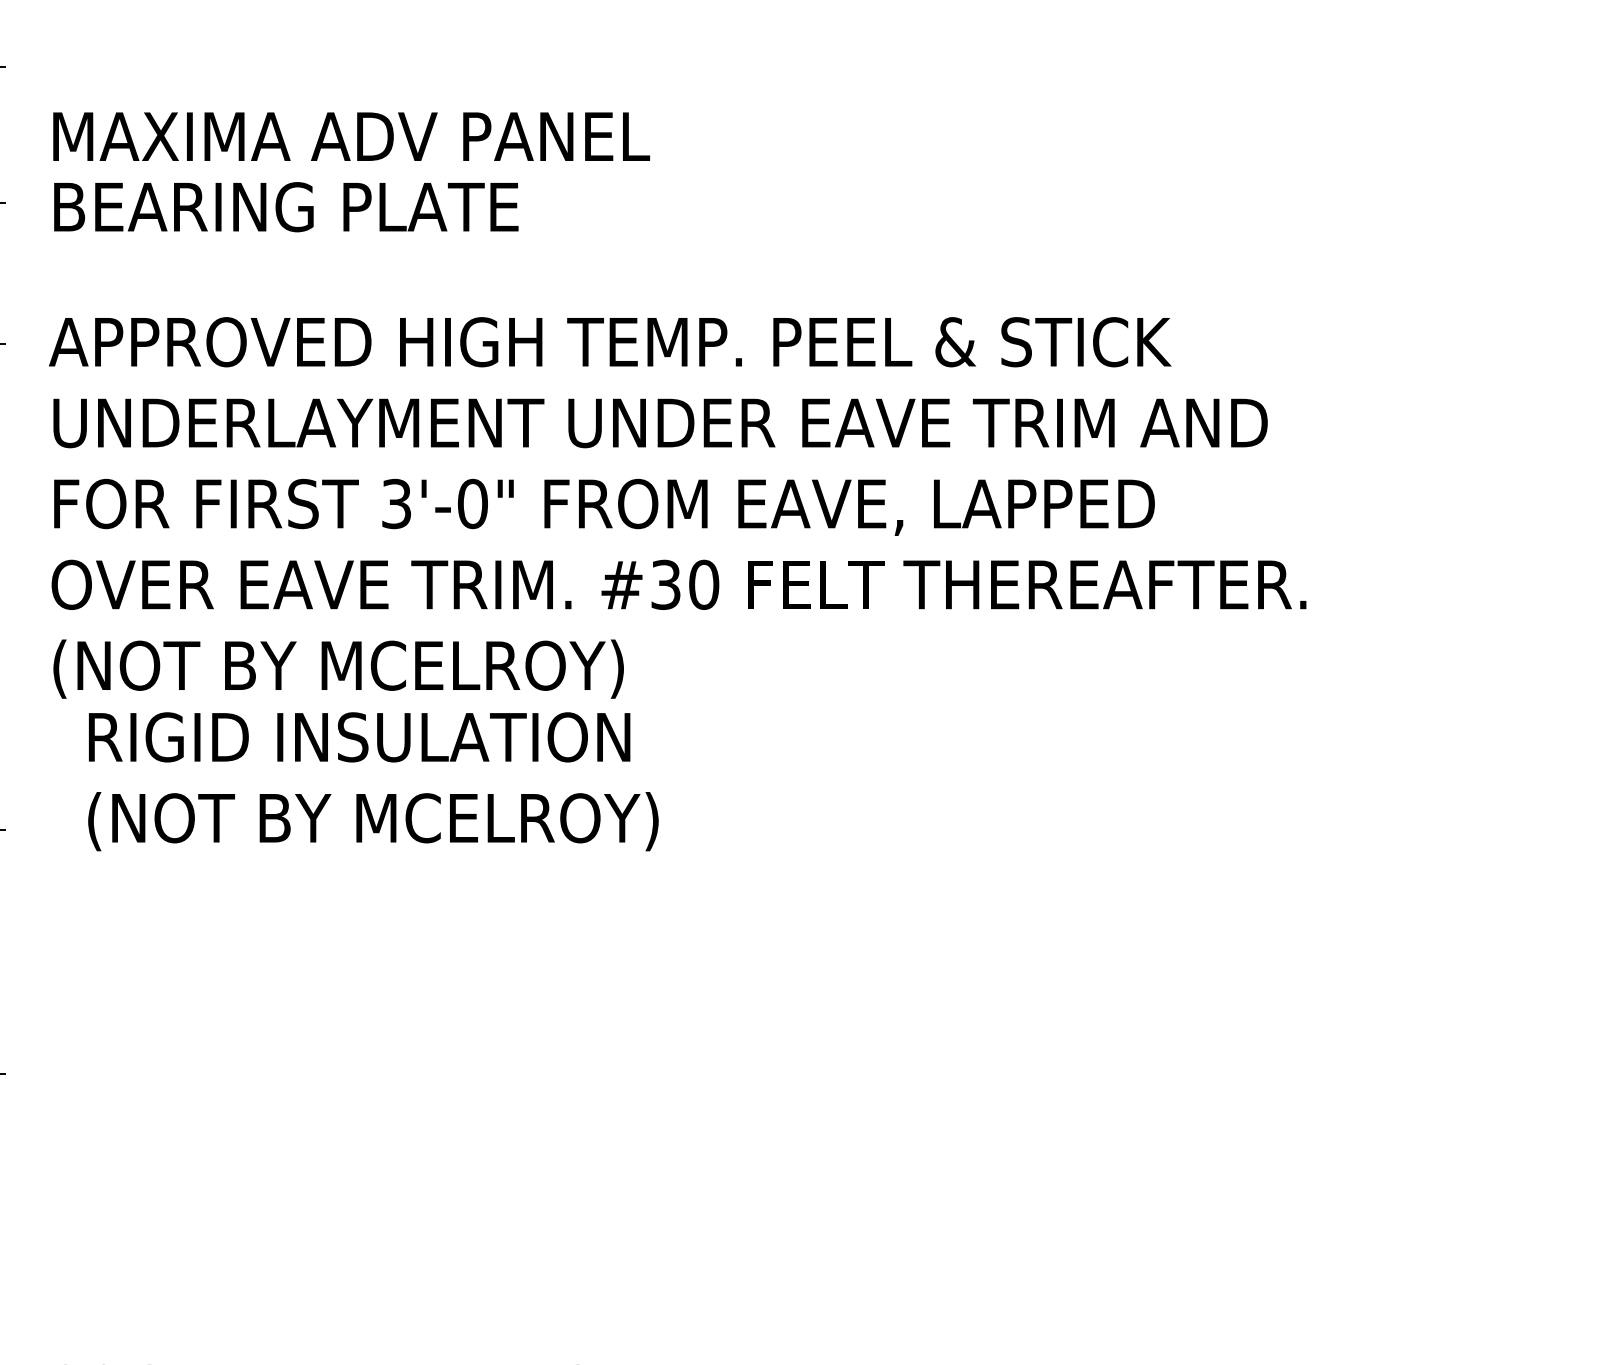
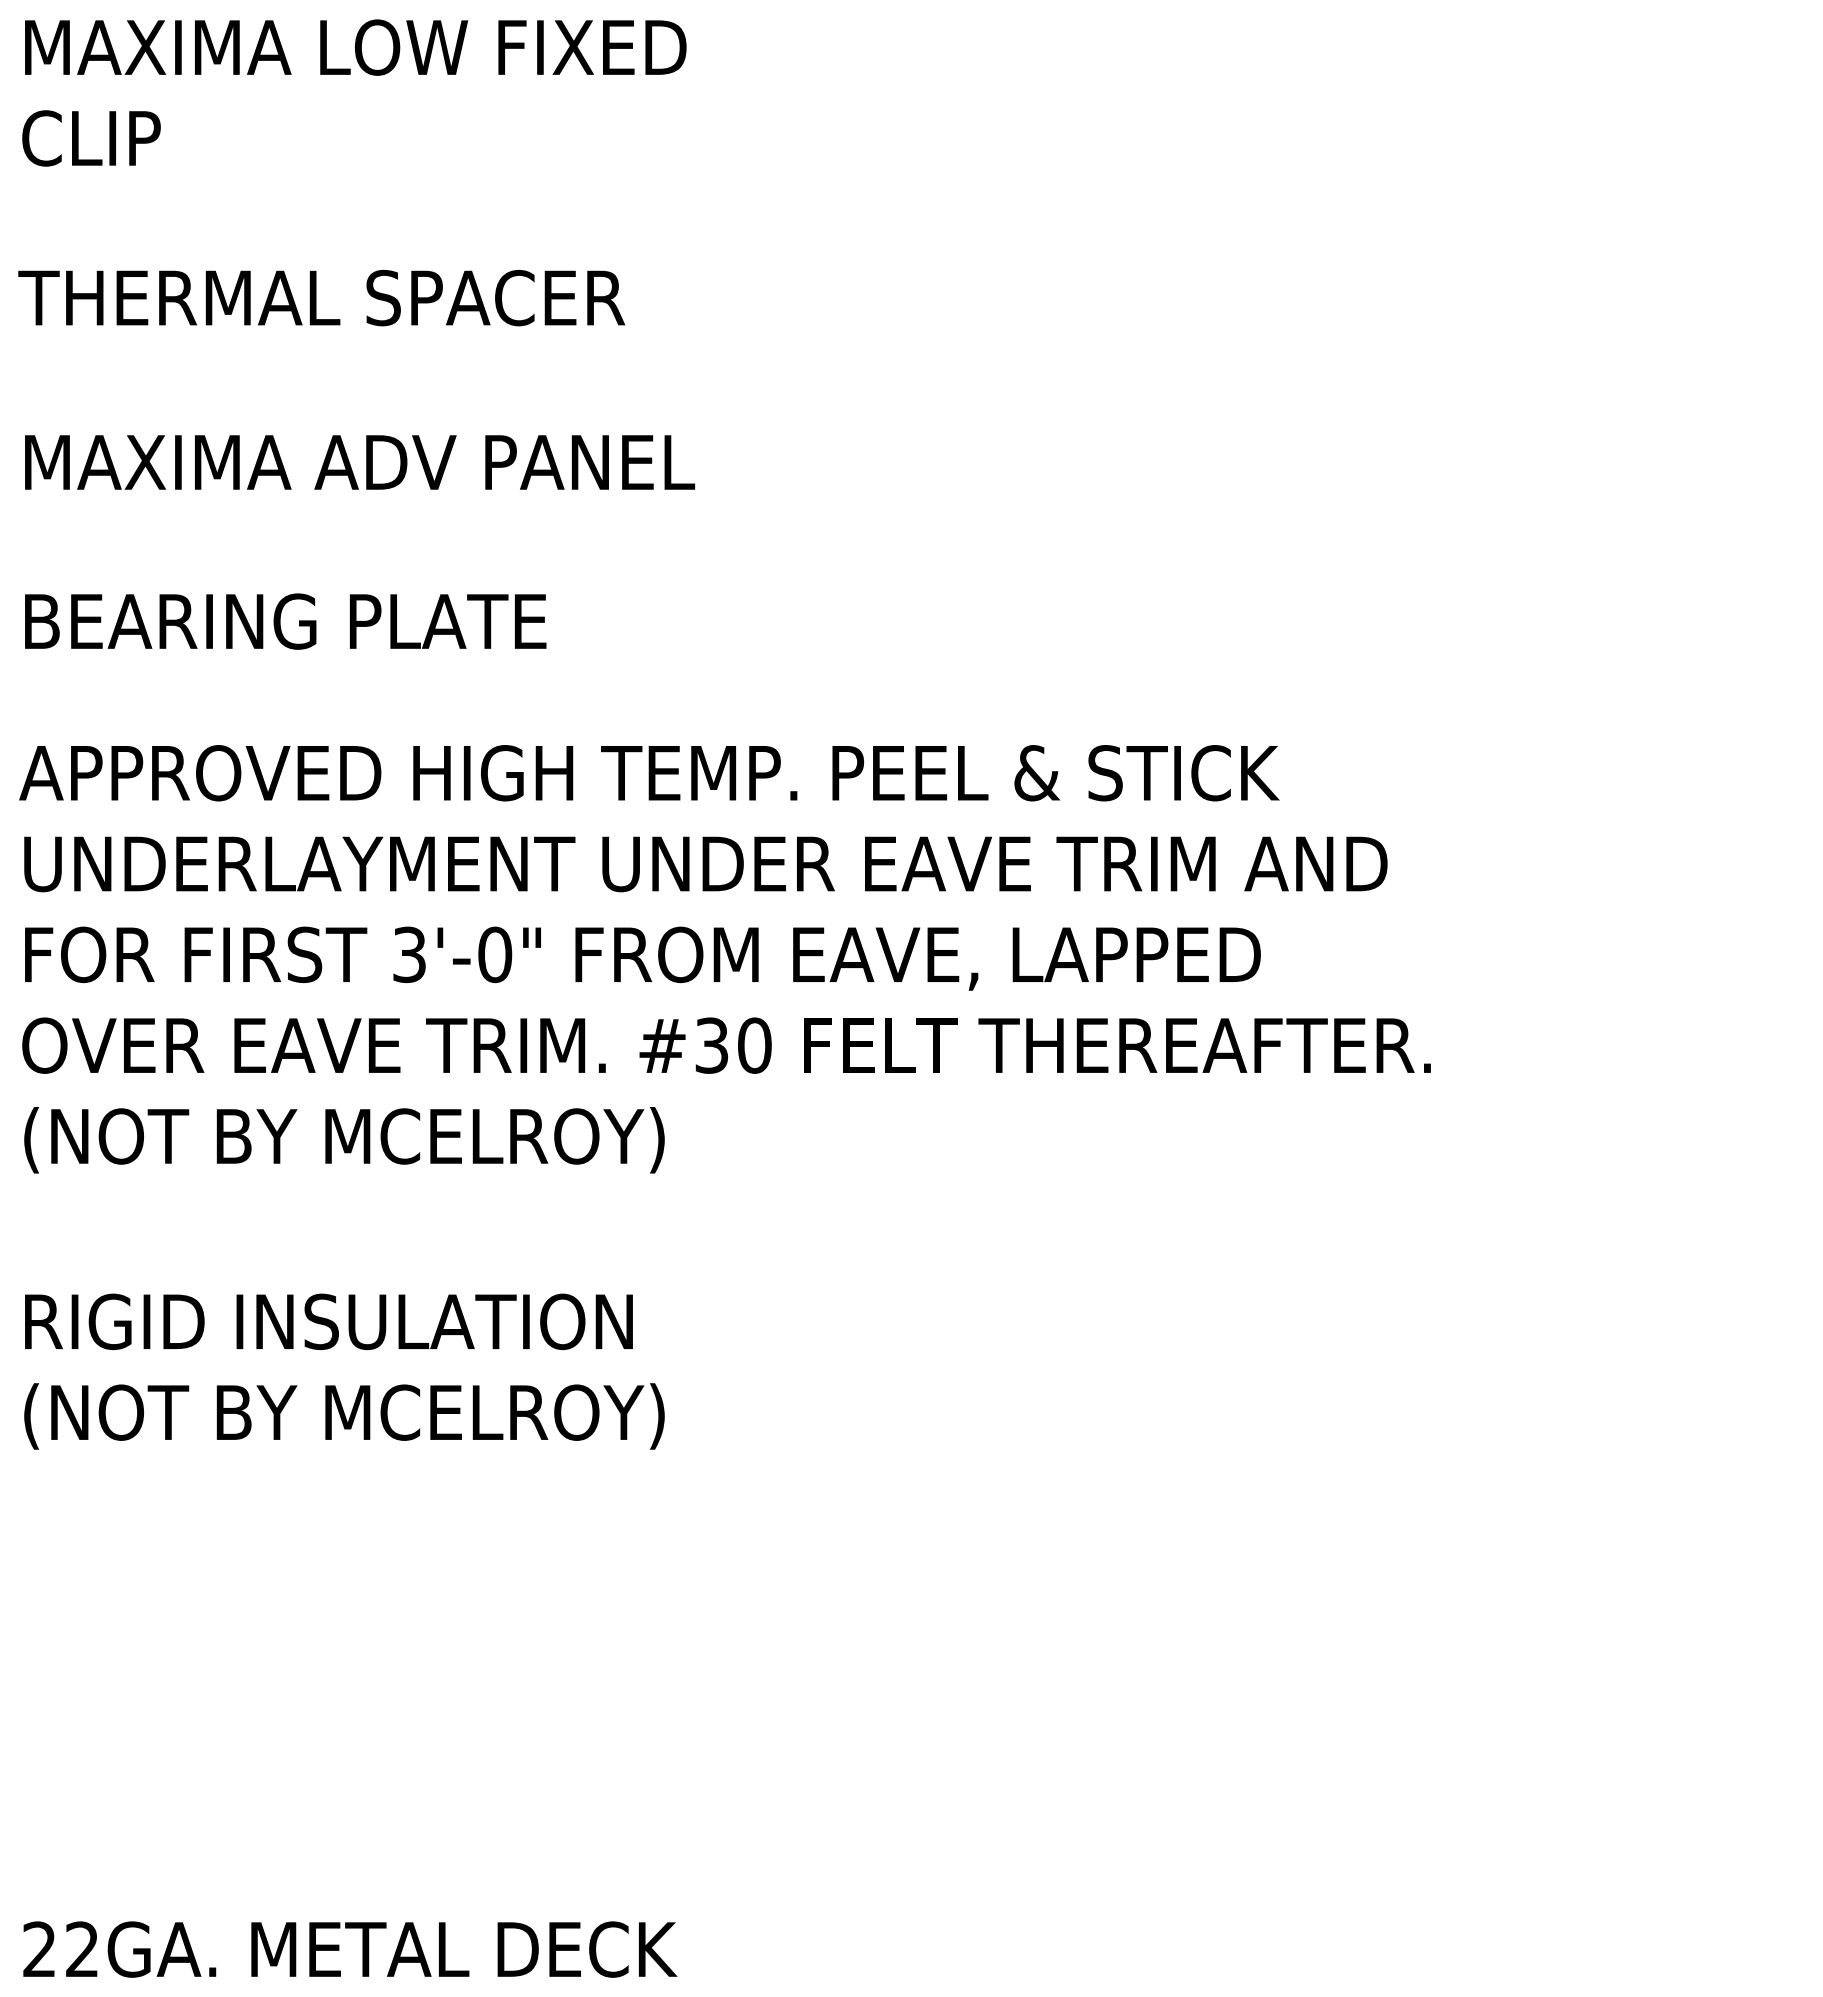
text: (352, 136) -> (360, 462), moved
text: (373, 781) -> (344, 1371), moved

